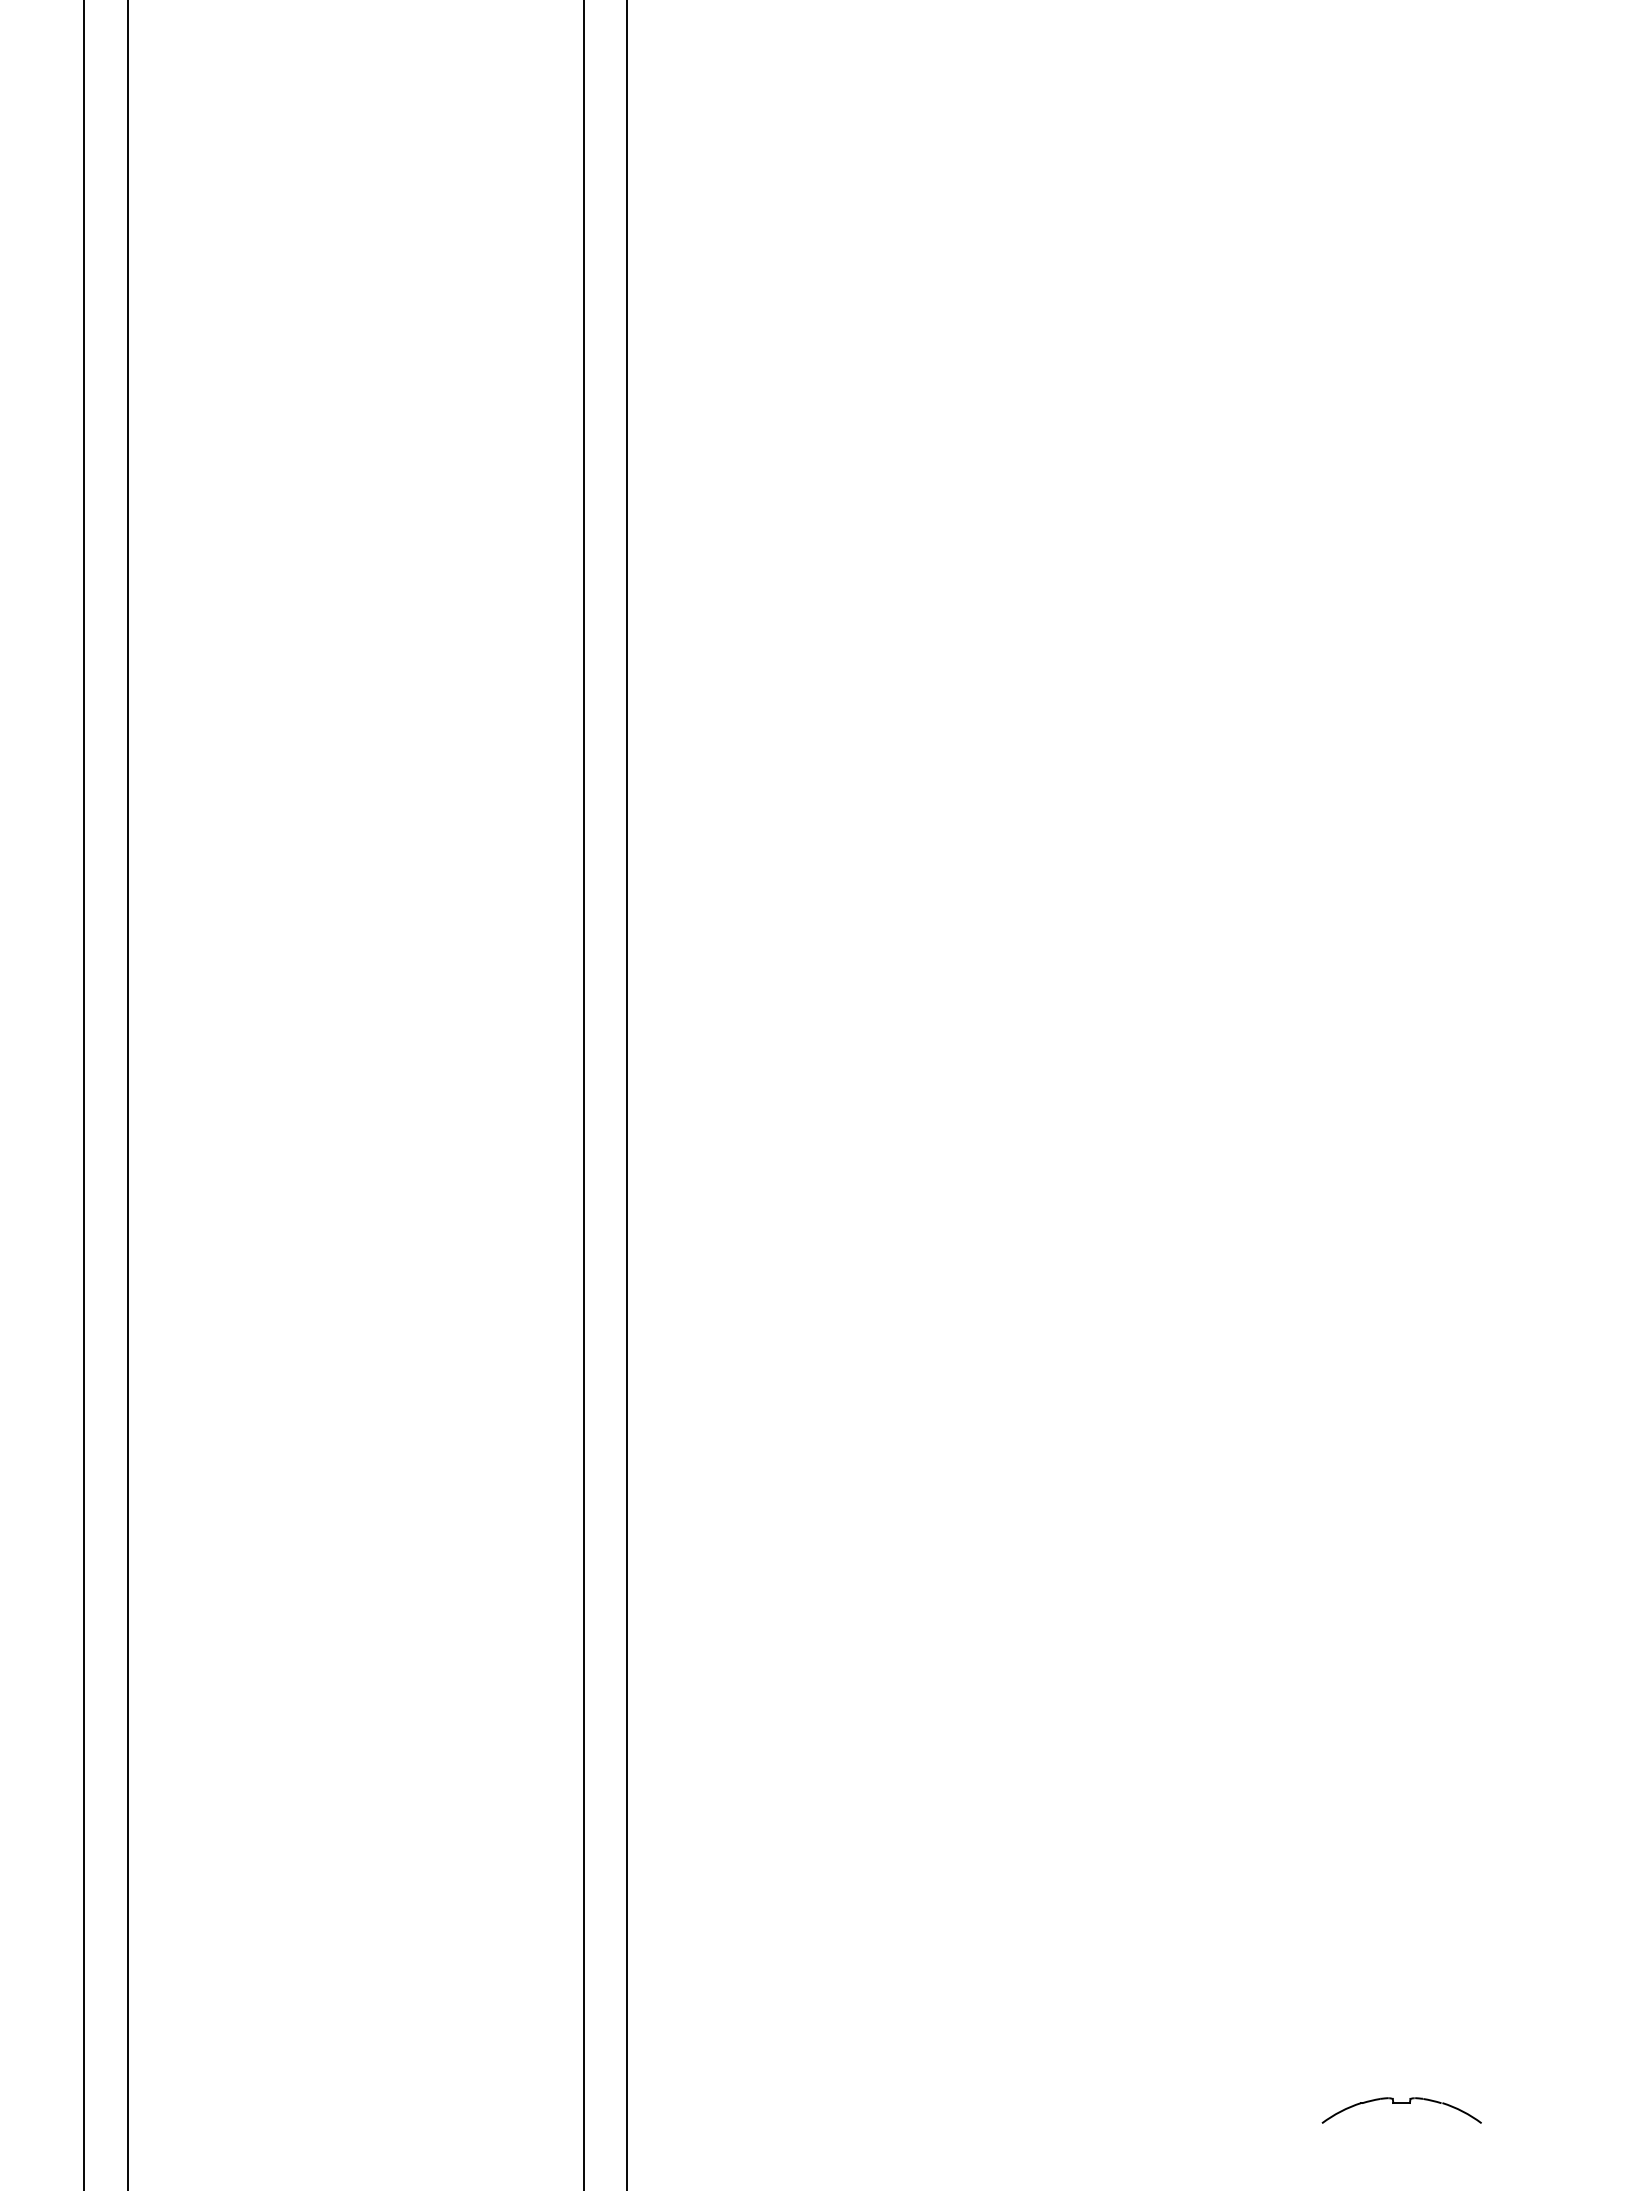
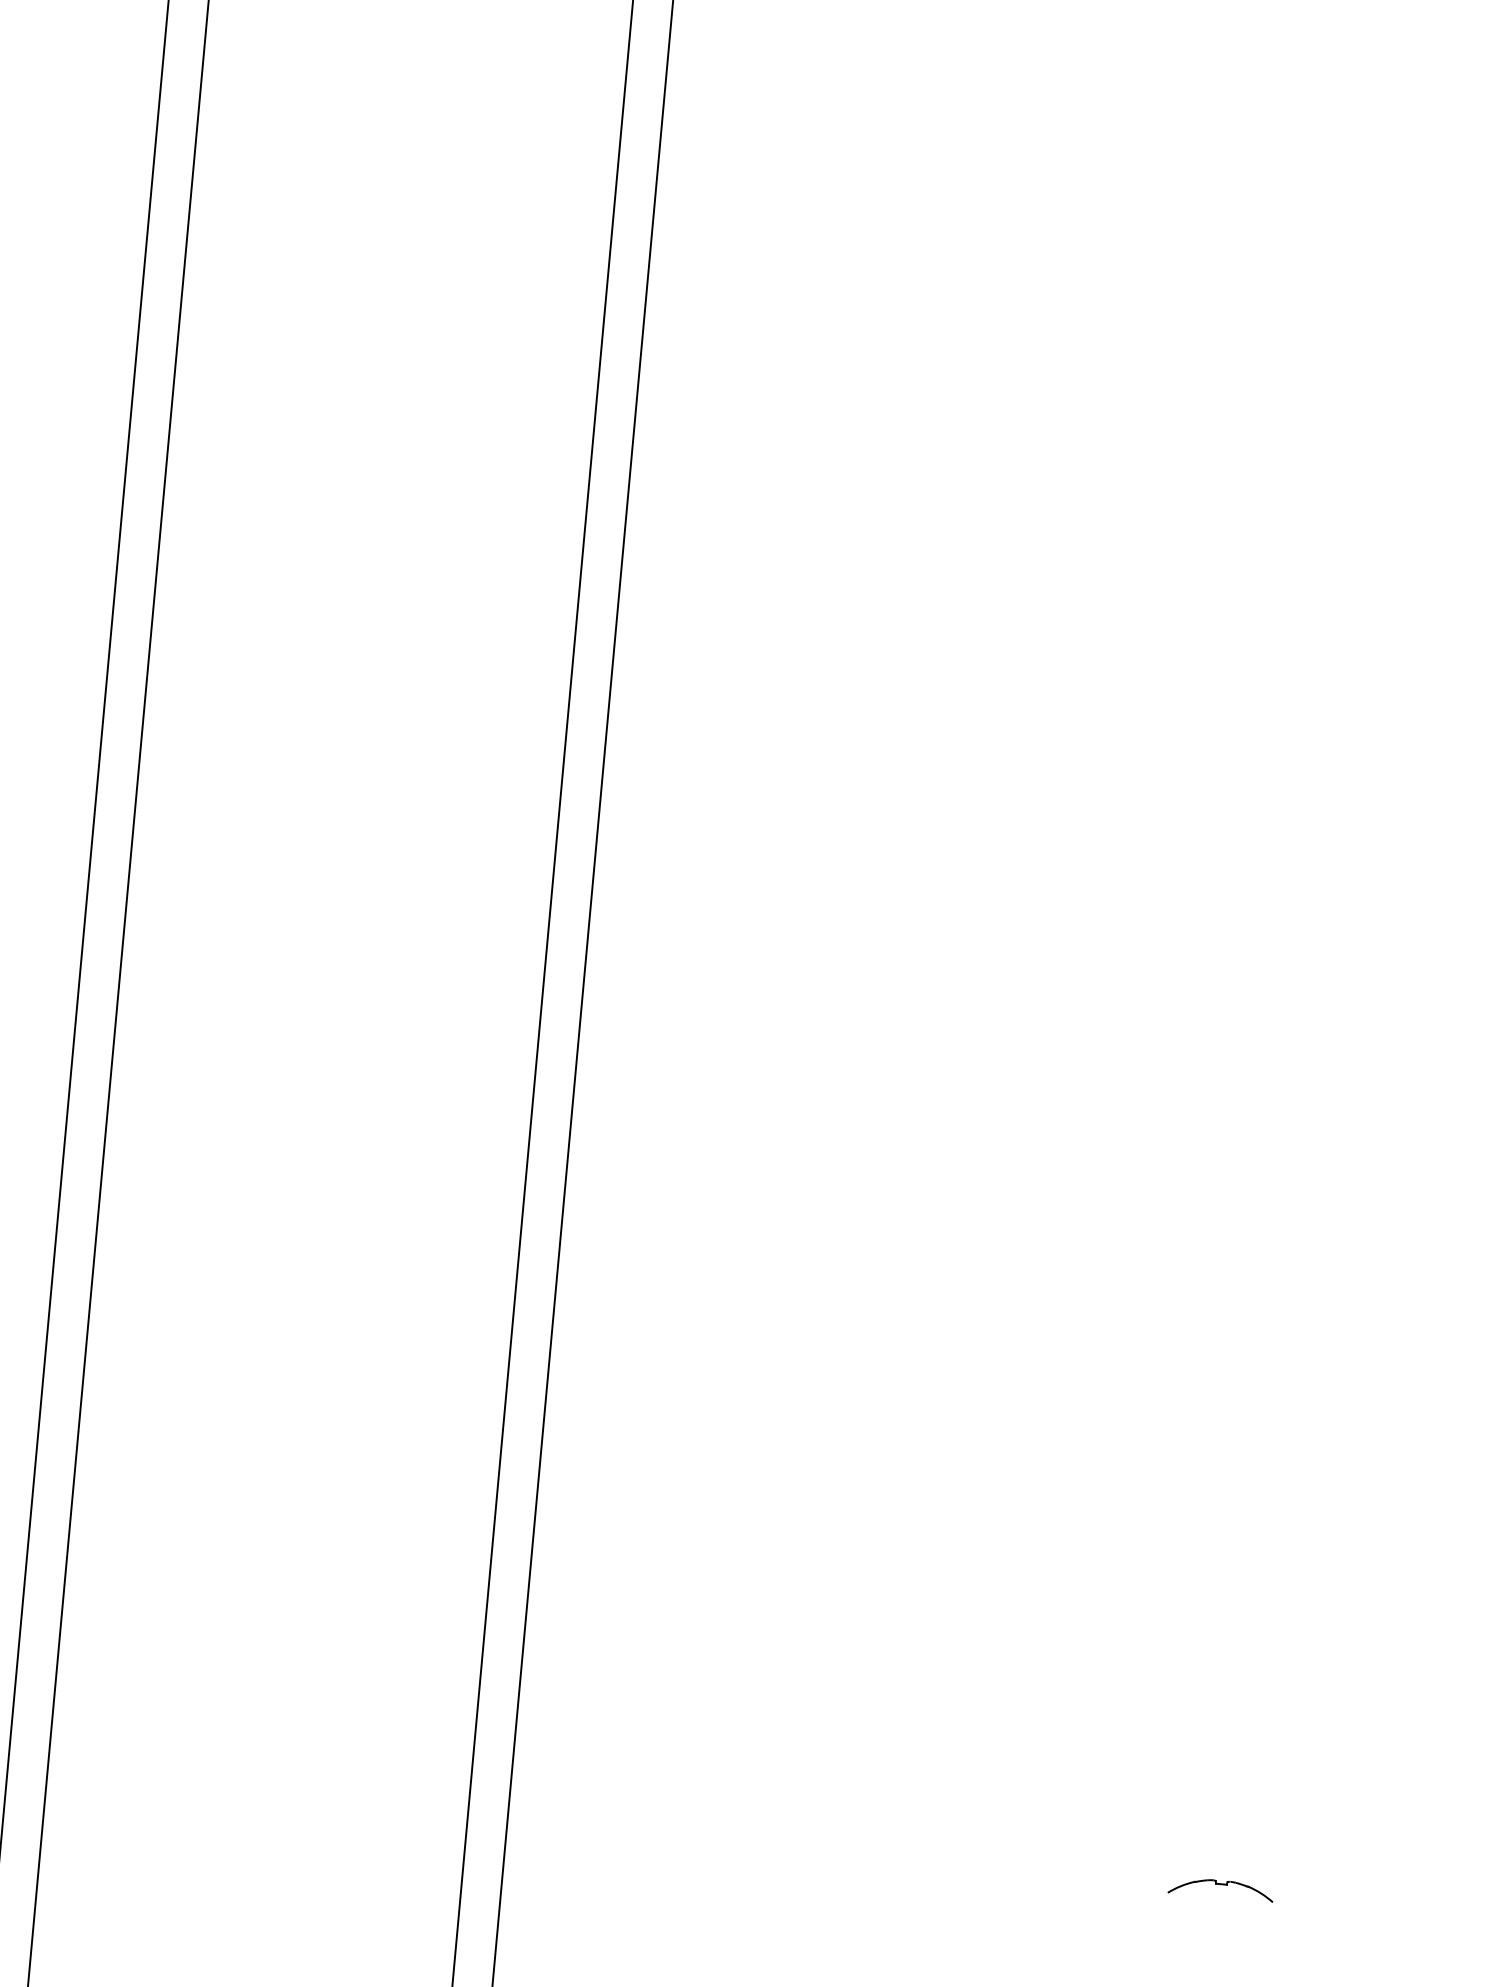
part: (1401, 2109) -> (1220, 1888), size x0.71

